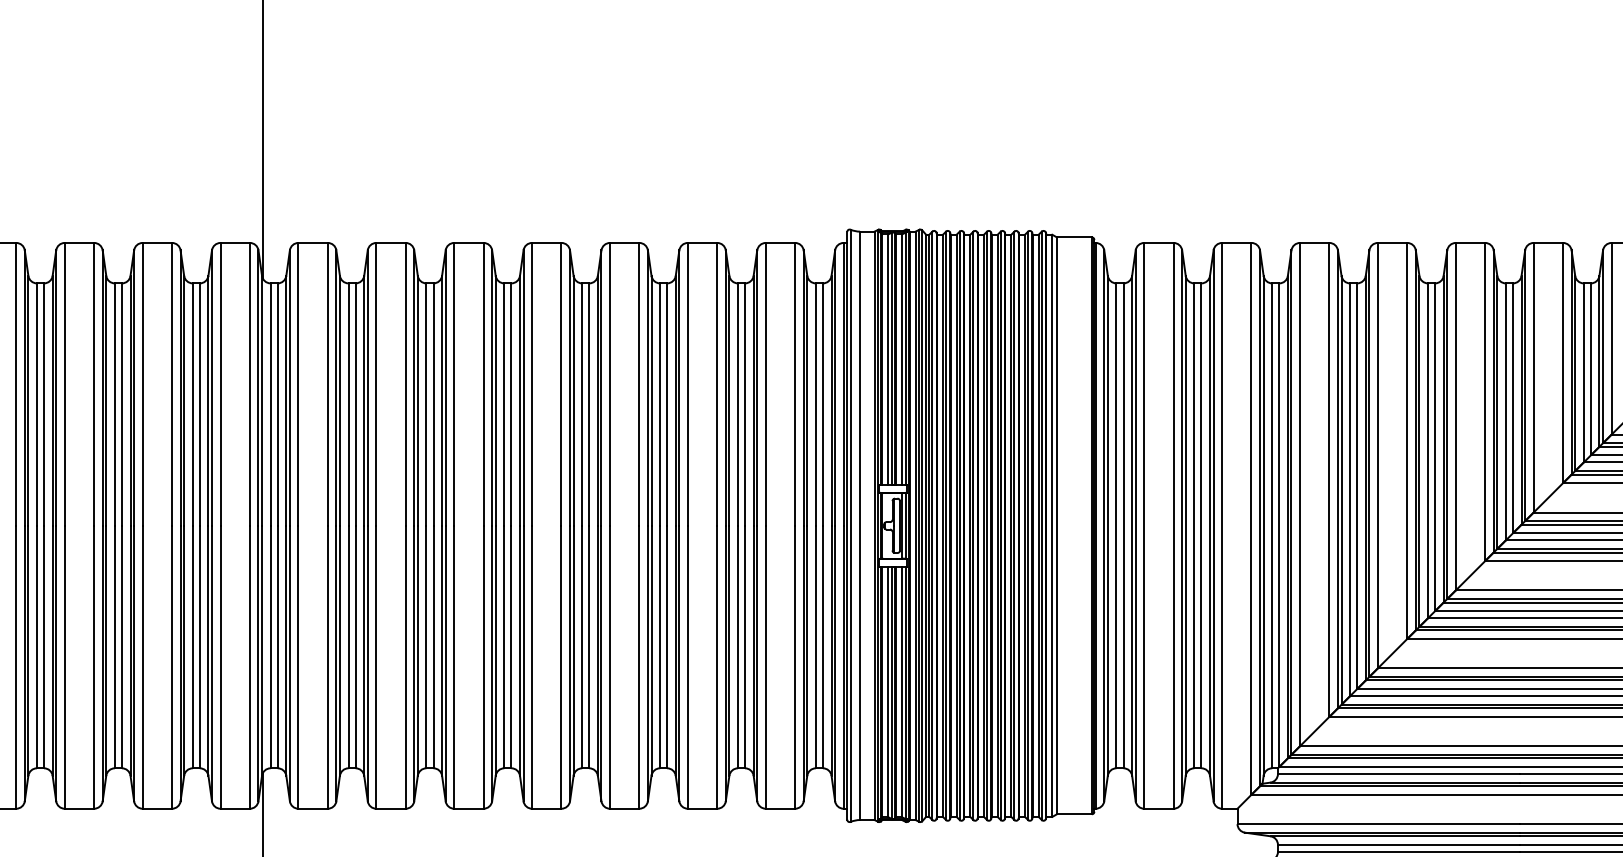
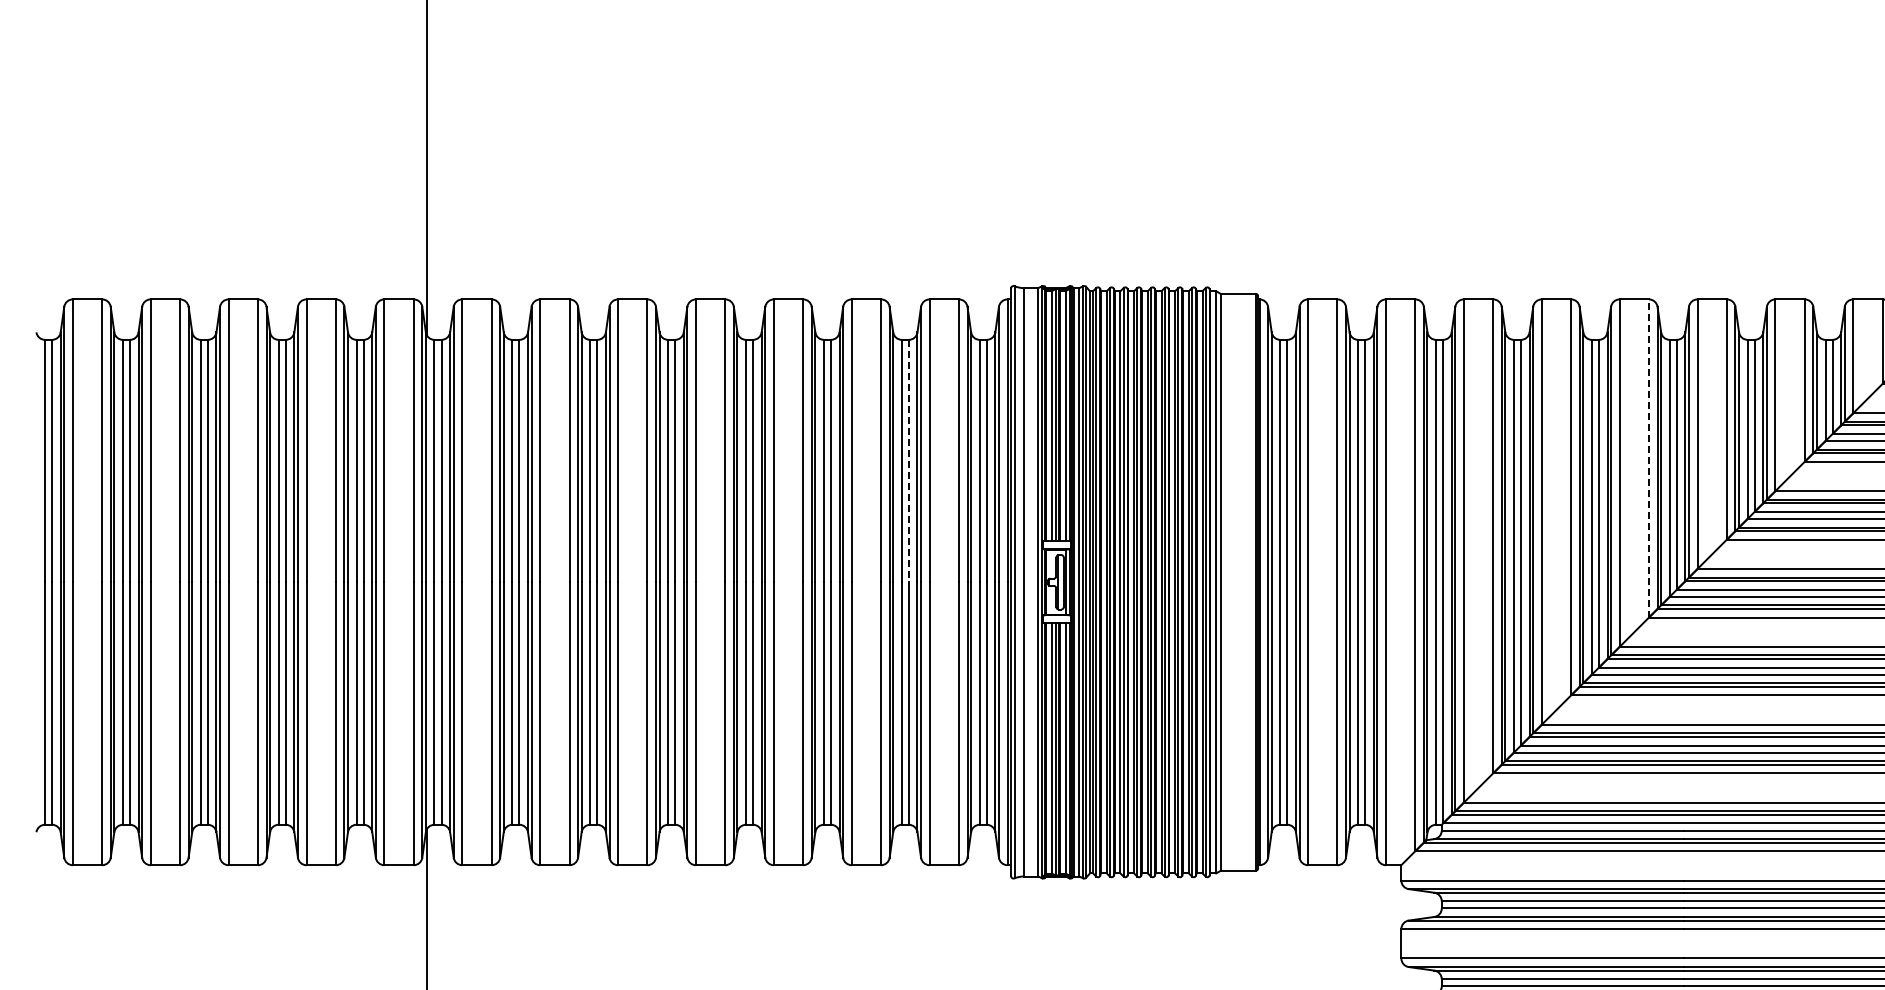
line: (1484, 402) -> (1648, 458), solid -> dashed
line: (744, 405) -> (908, 461), solid -> dashed

